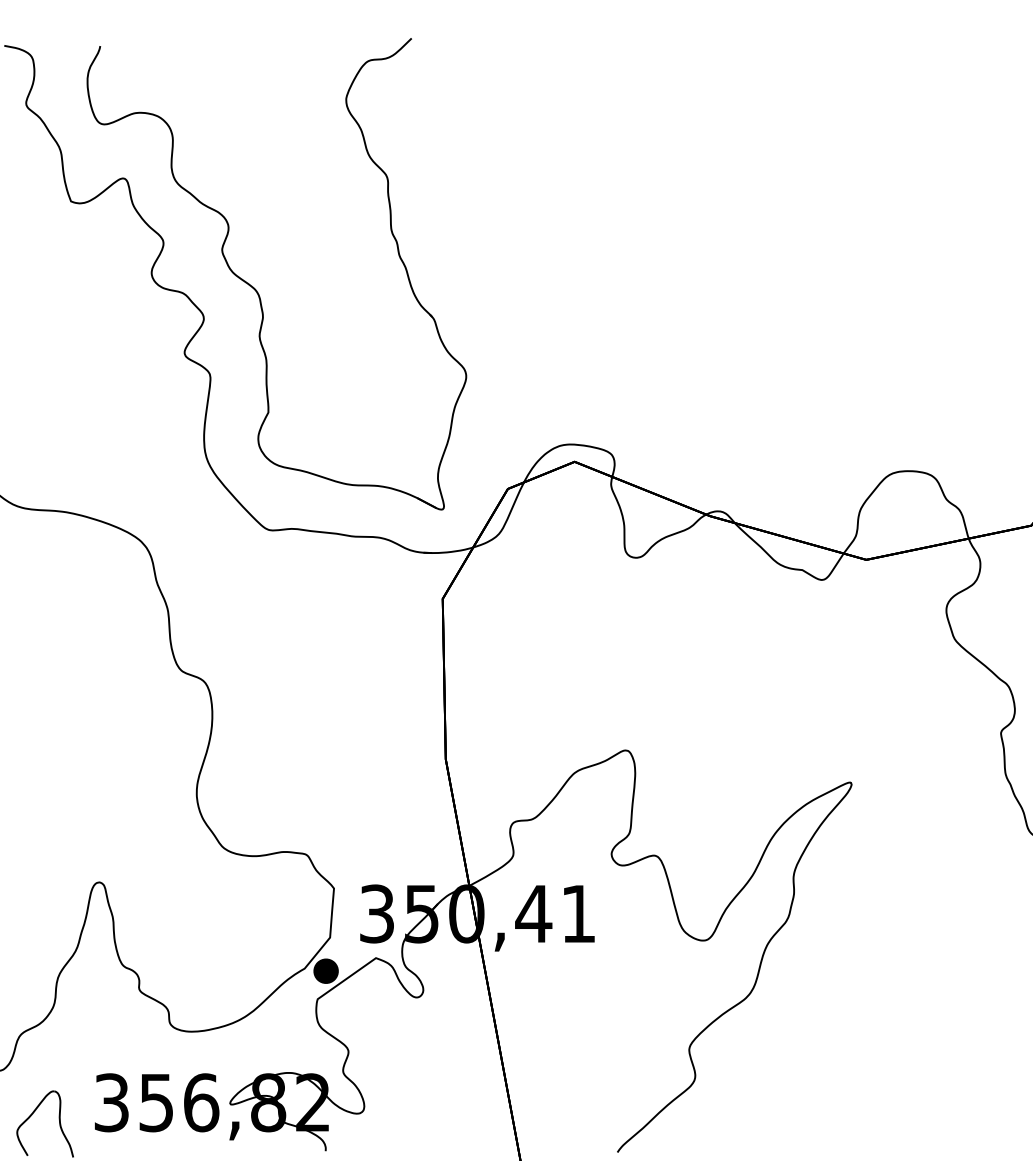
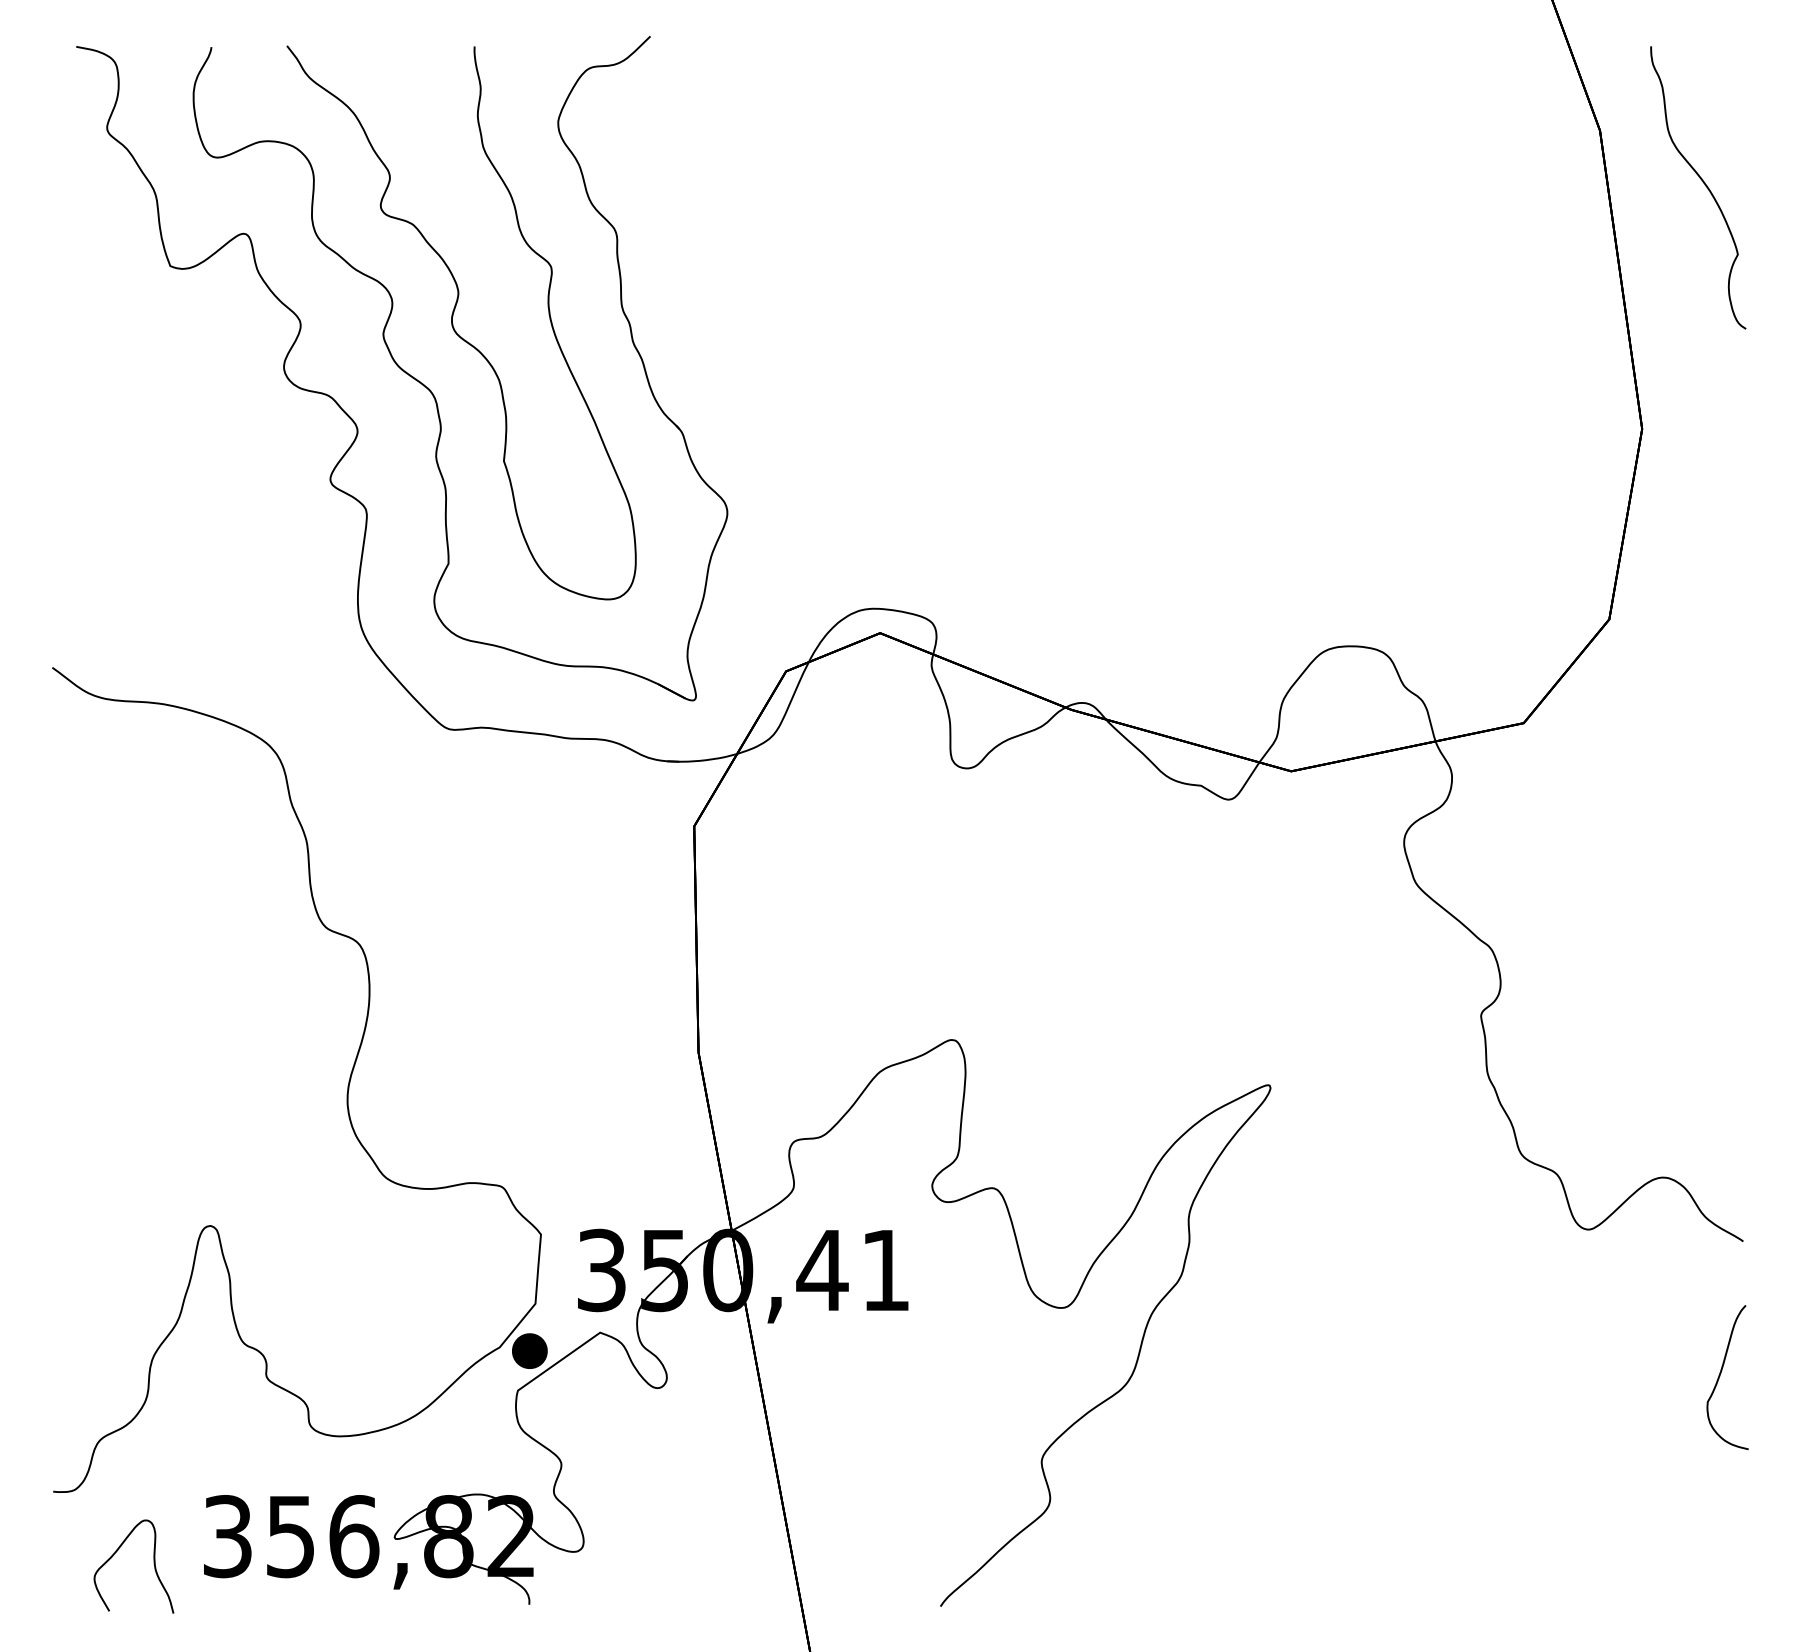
curve: (271, 242) -> (453, 323), added

